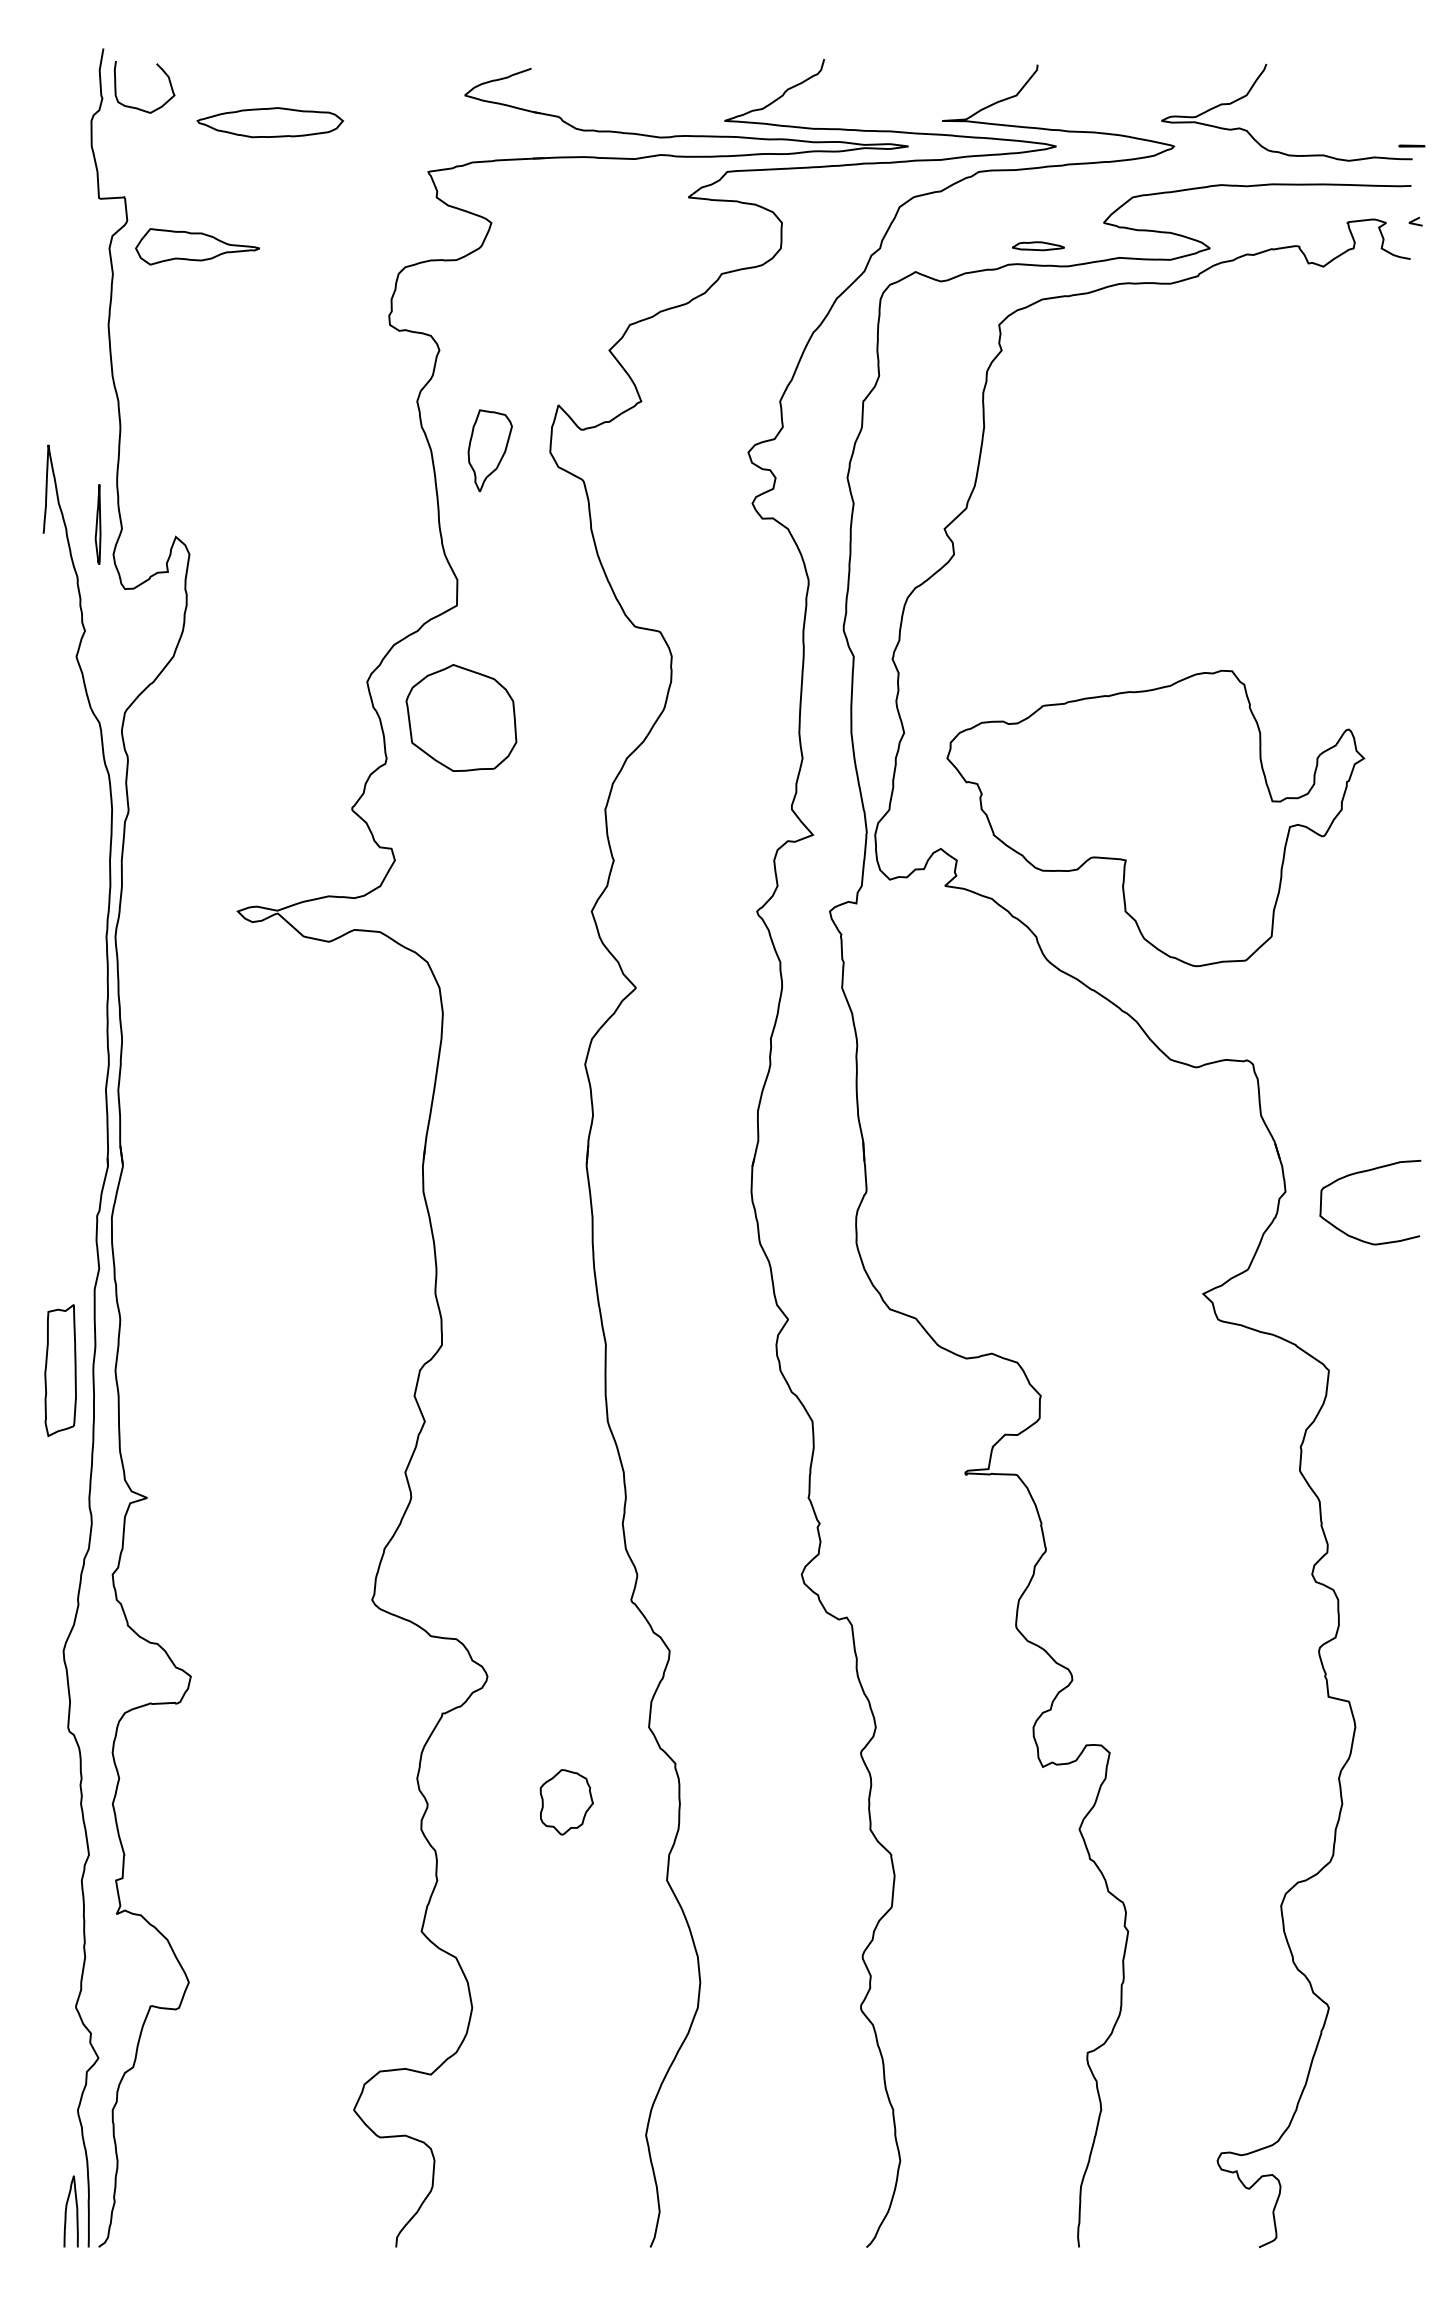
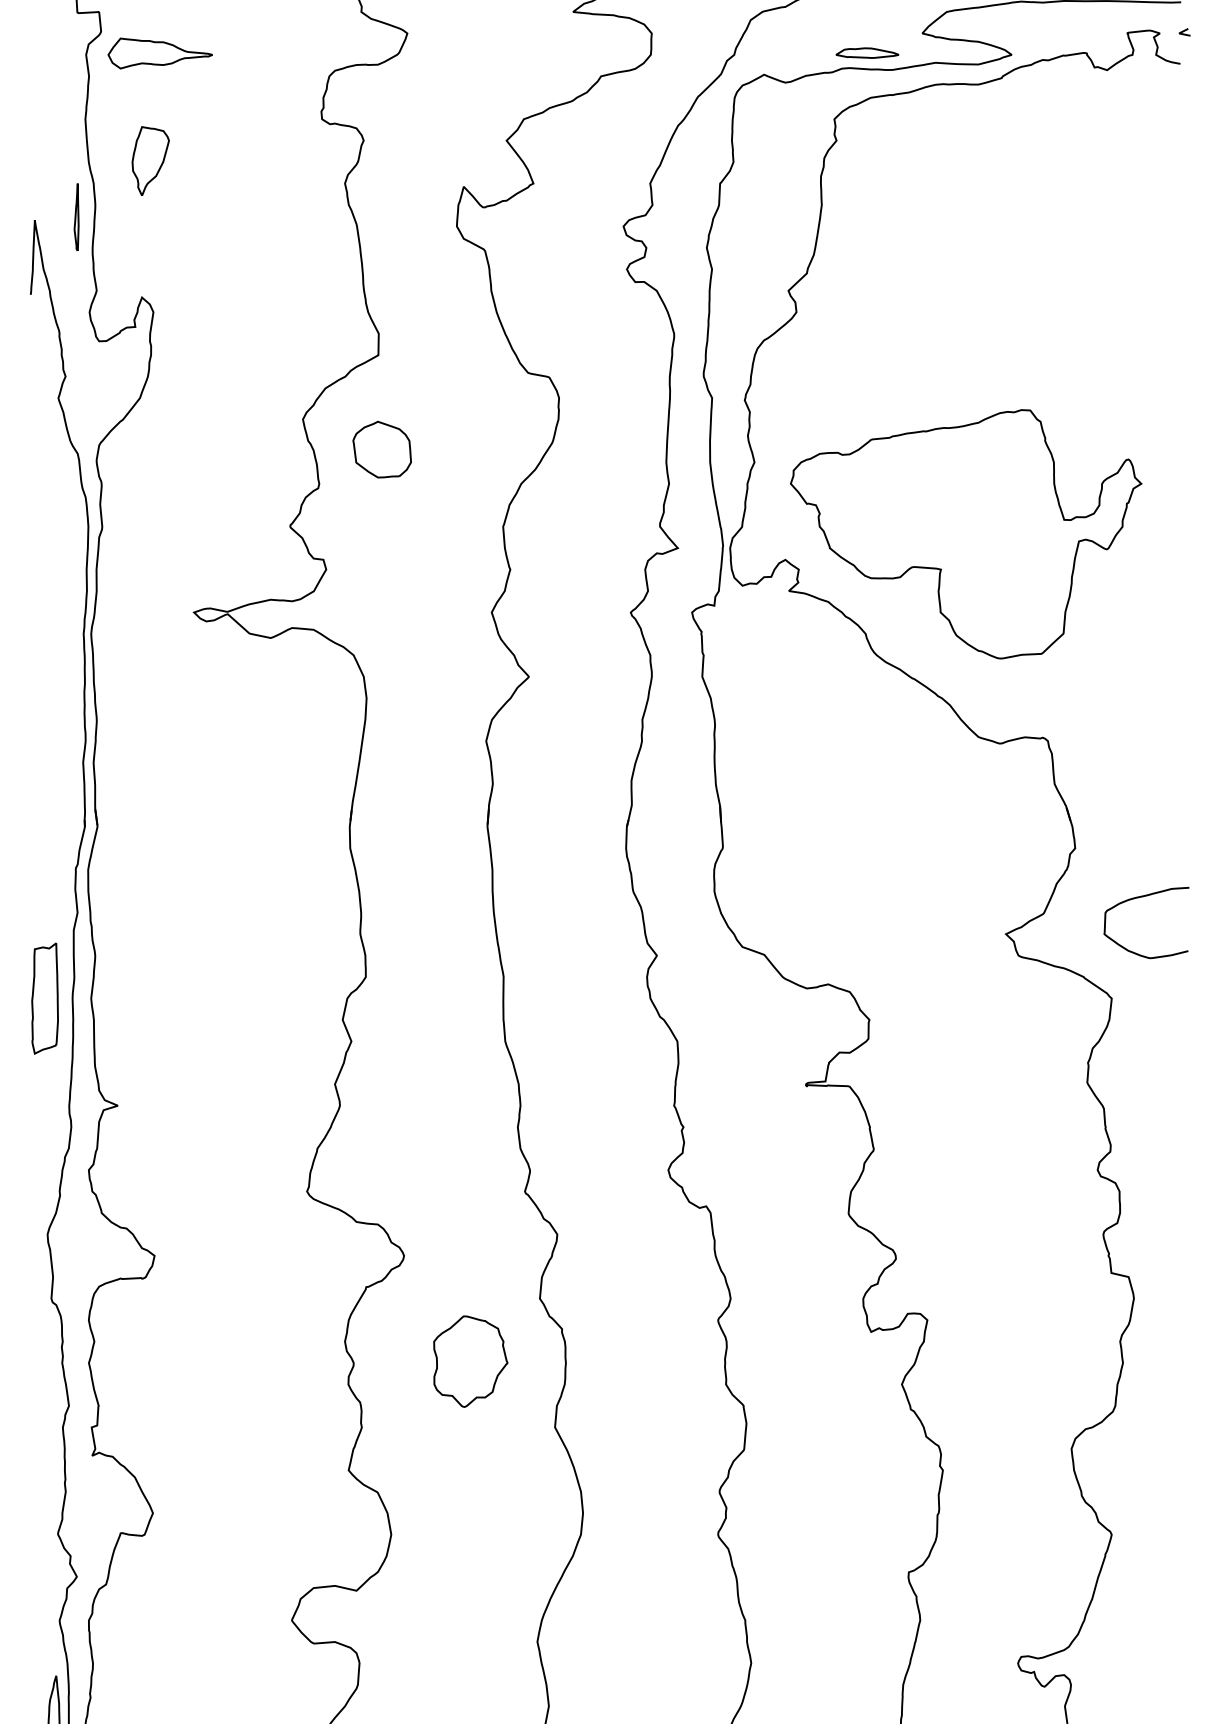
part: (1038, 245) -> (867, 52), size x1.43
part: (489, 450) -> (150, 160), moved
part: (97, 524) -> (76, 217), moved
part: (461, 717) -> (382, 449), size x0.62
curve: (1364, 1172) -> (1141, 897), moved
part: (566, 1802) -> (470, 1361), size x1.67

